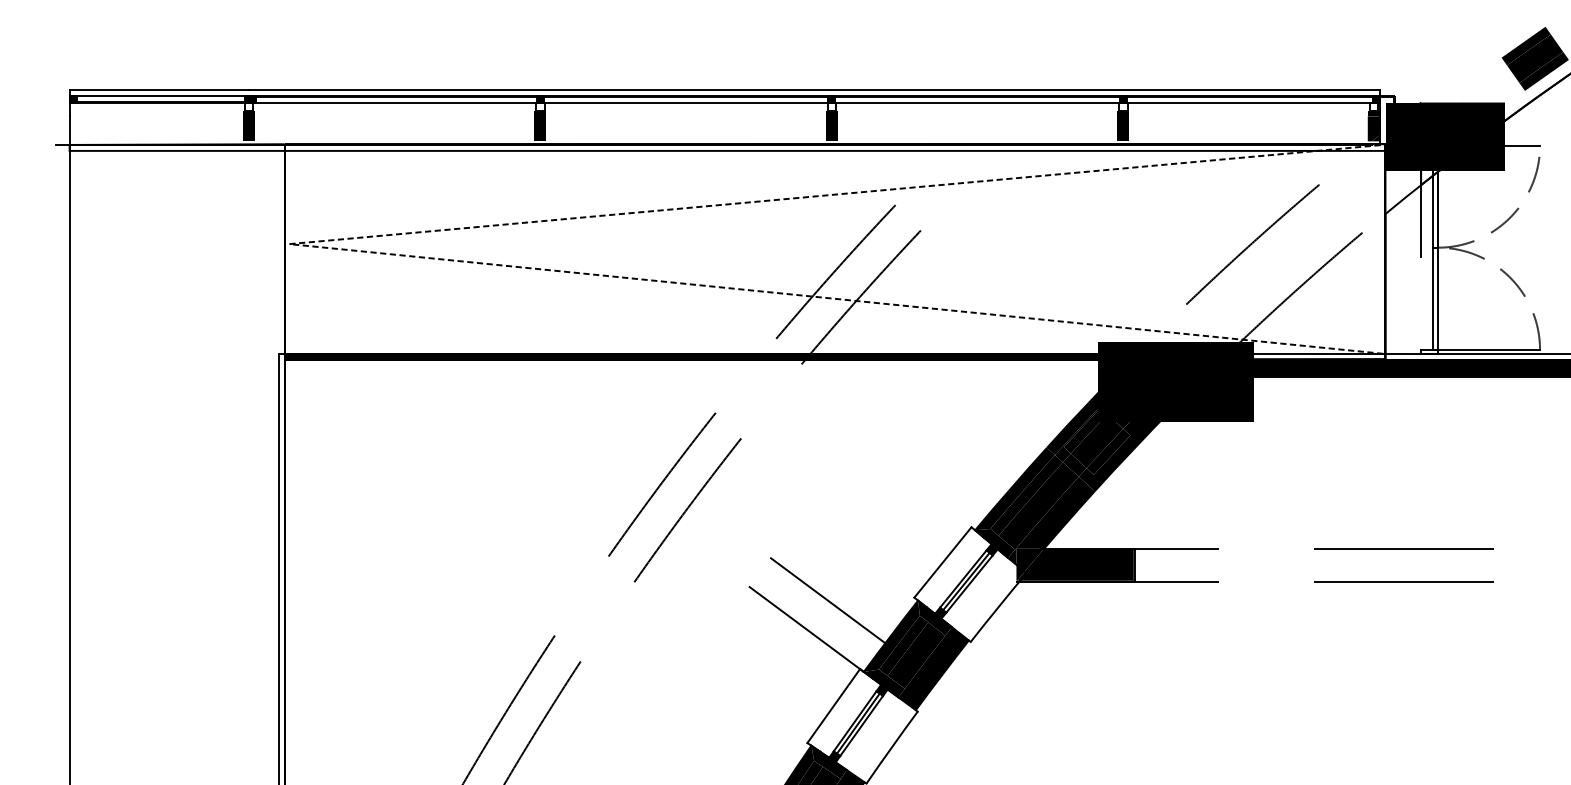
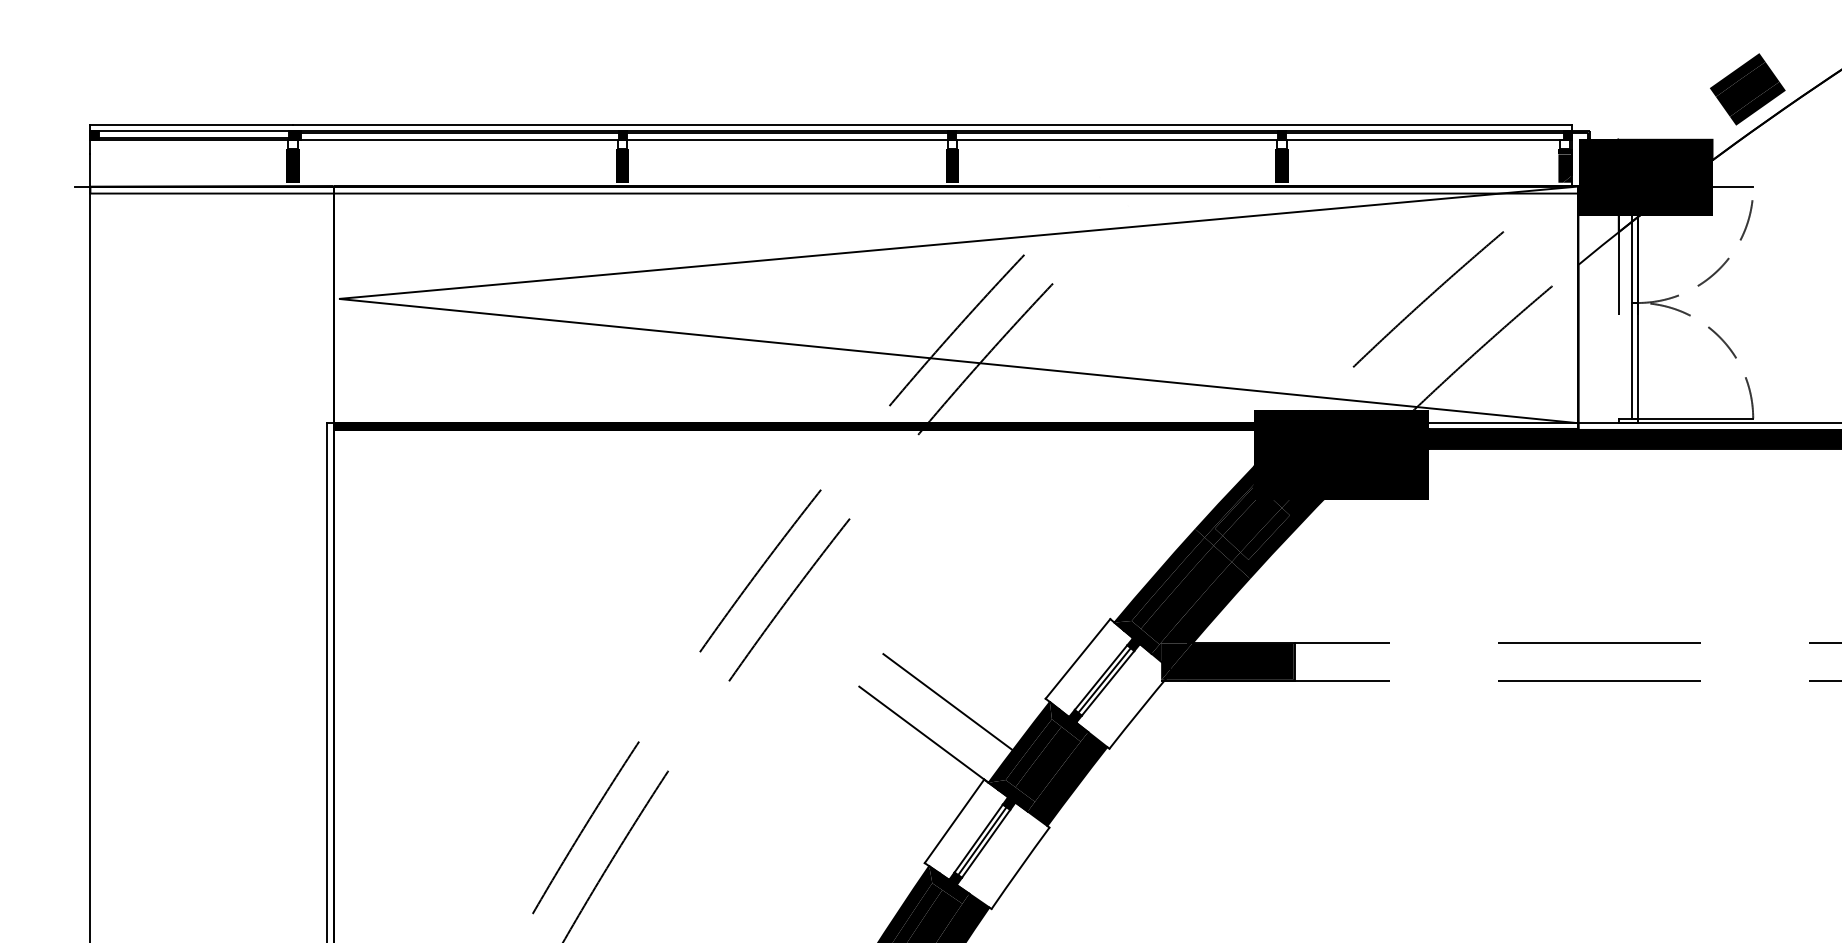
line: (290, 243) -> (340, 298), dashed -> solid

